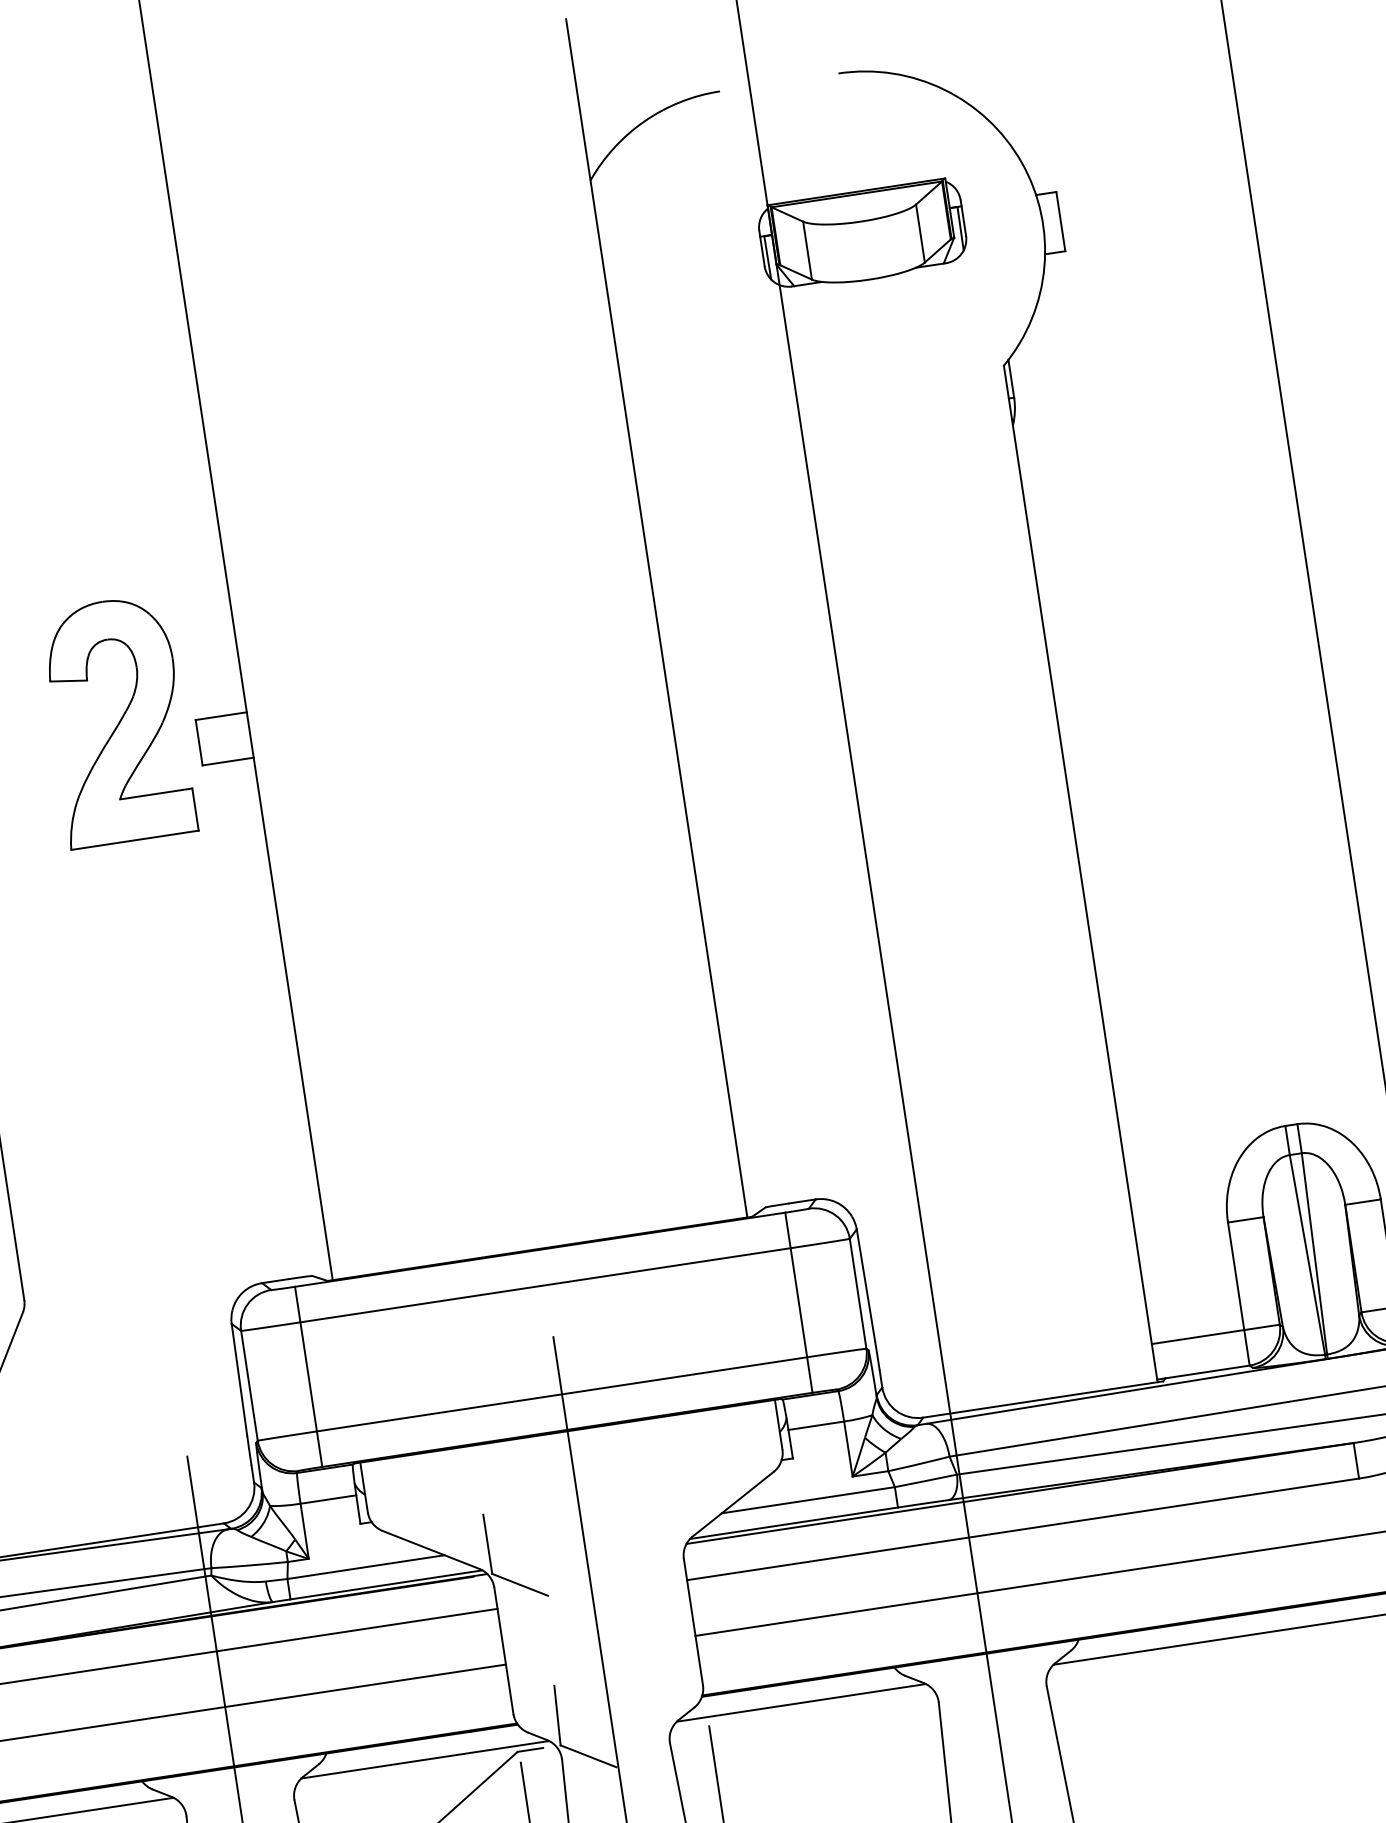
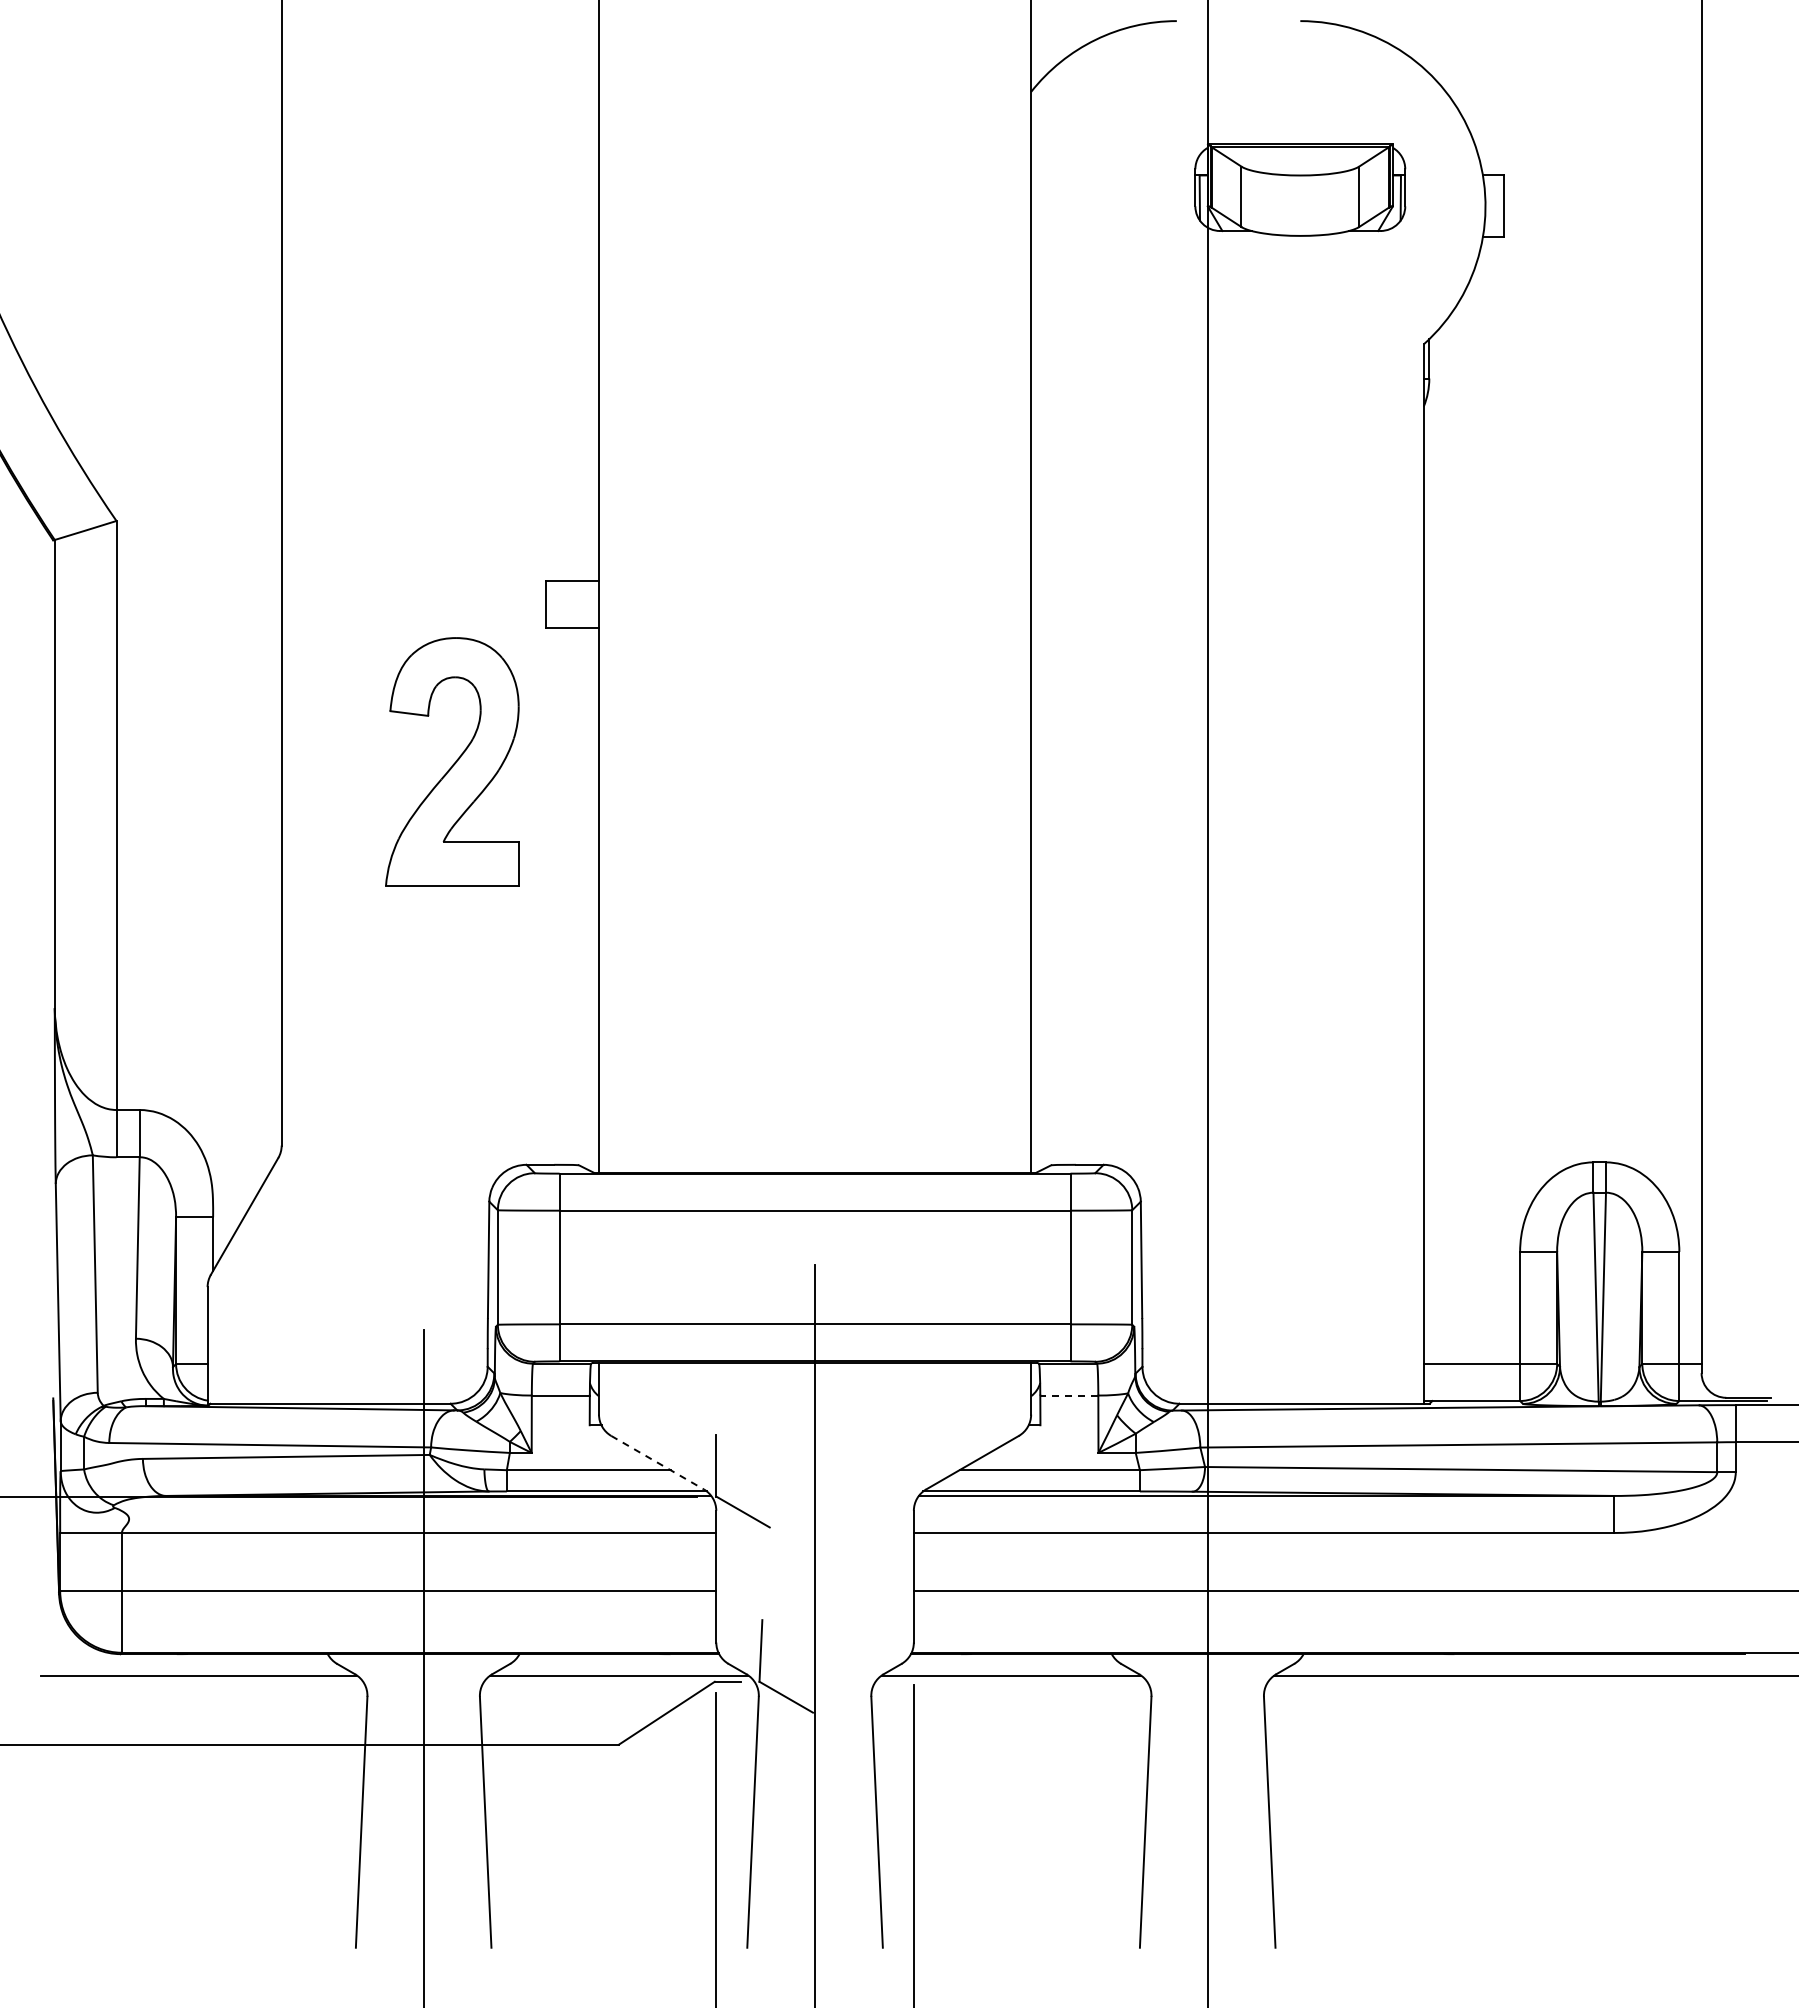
part: (117, 720) -> (452, 761), moved
line: (815, 1425) -> (1068, 1395), solid -> dashed
line: (431, 1549) -> (658, 1462), solid -> dashed

